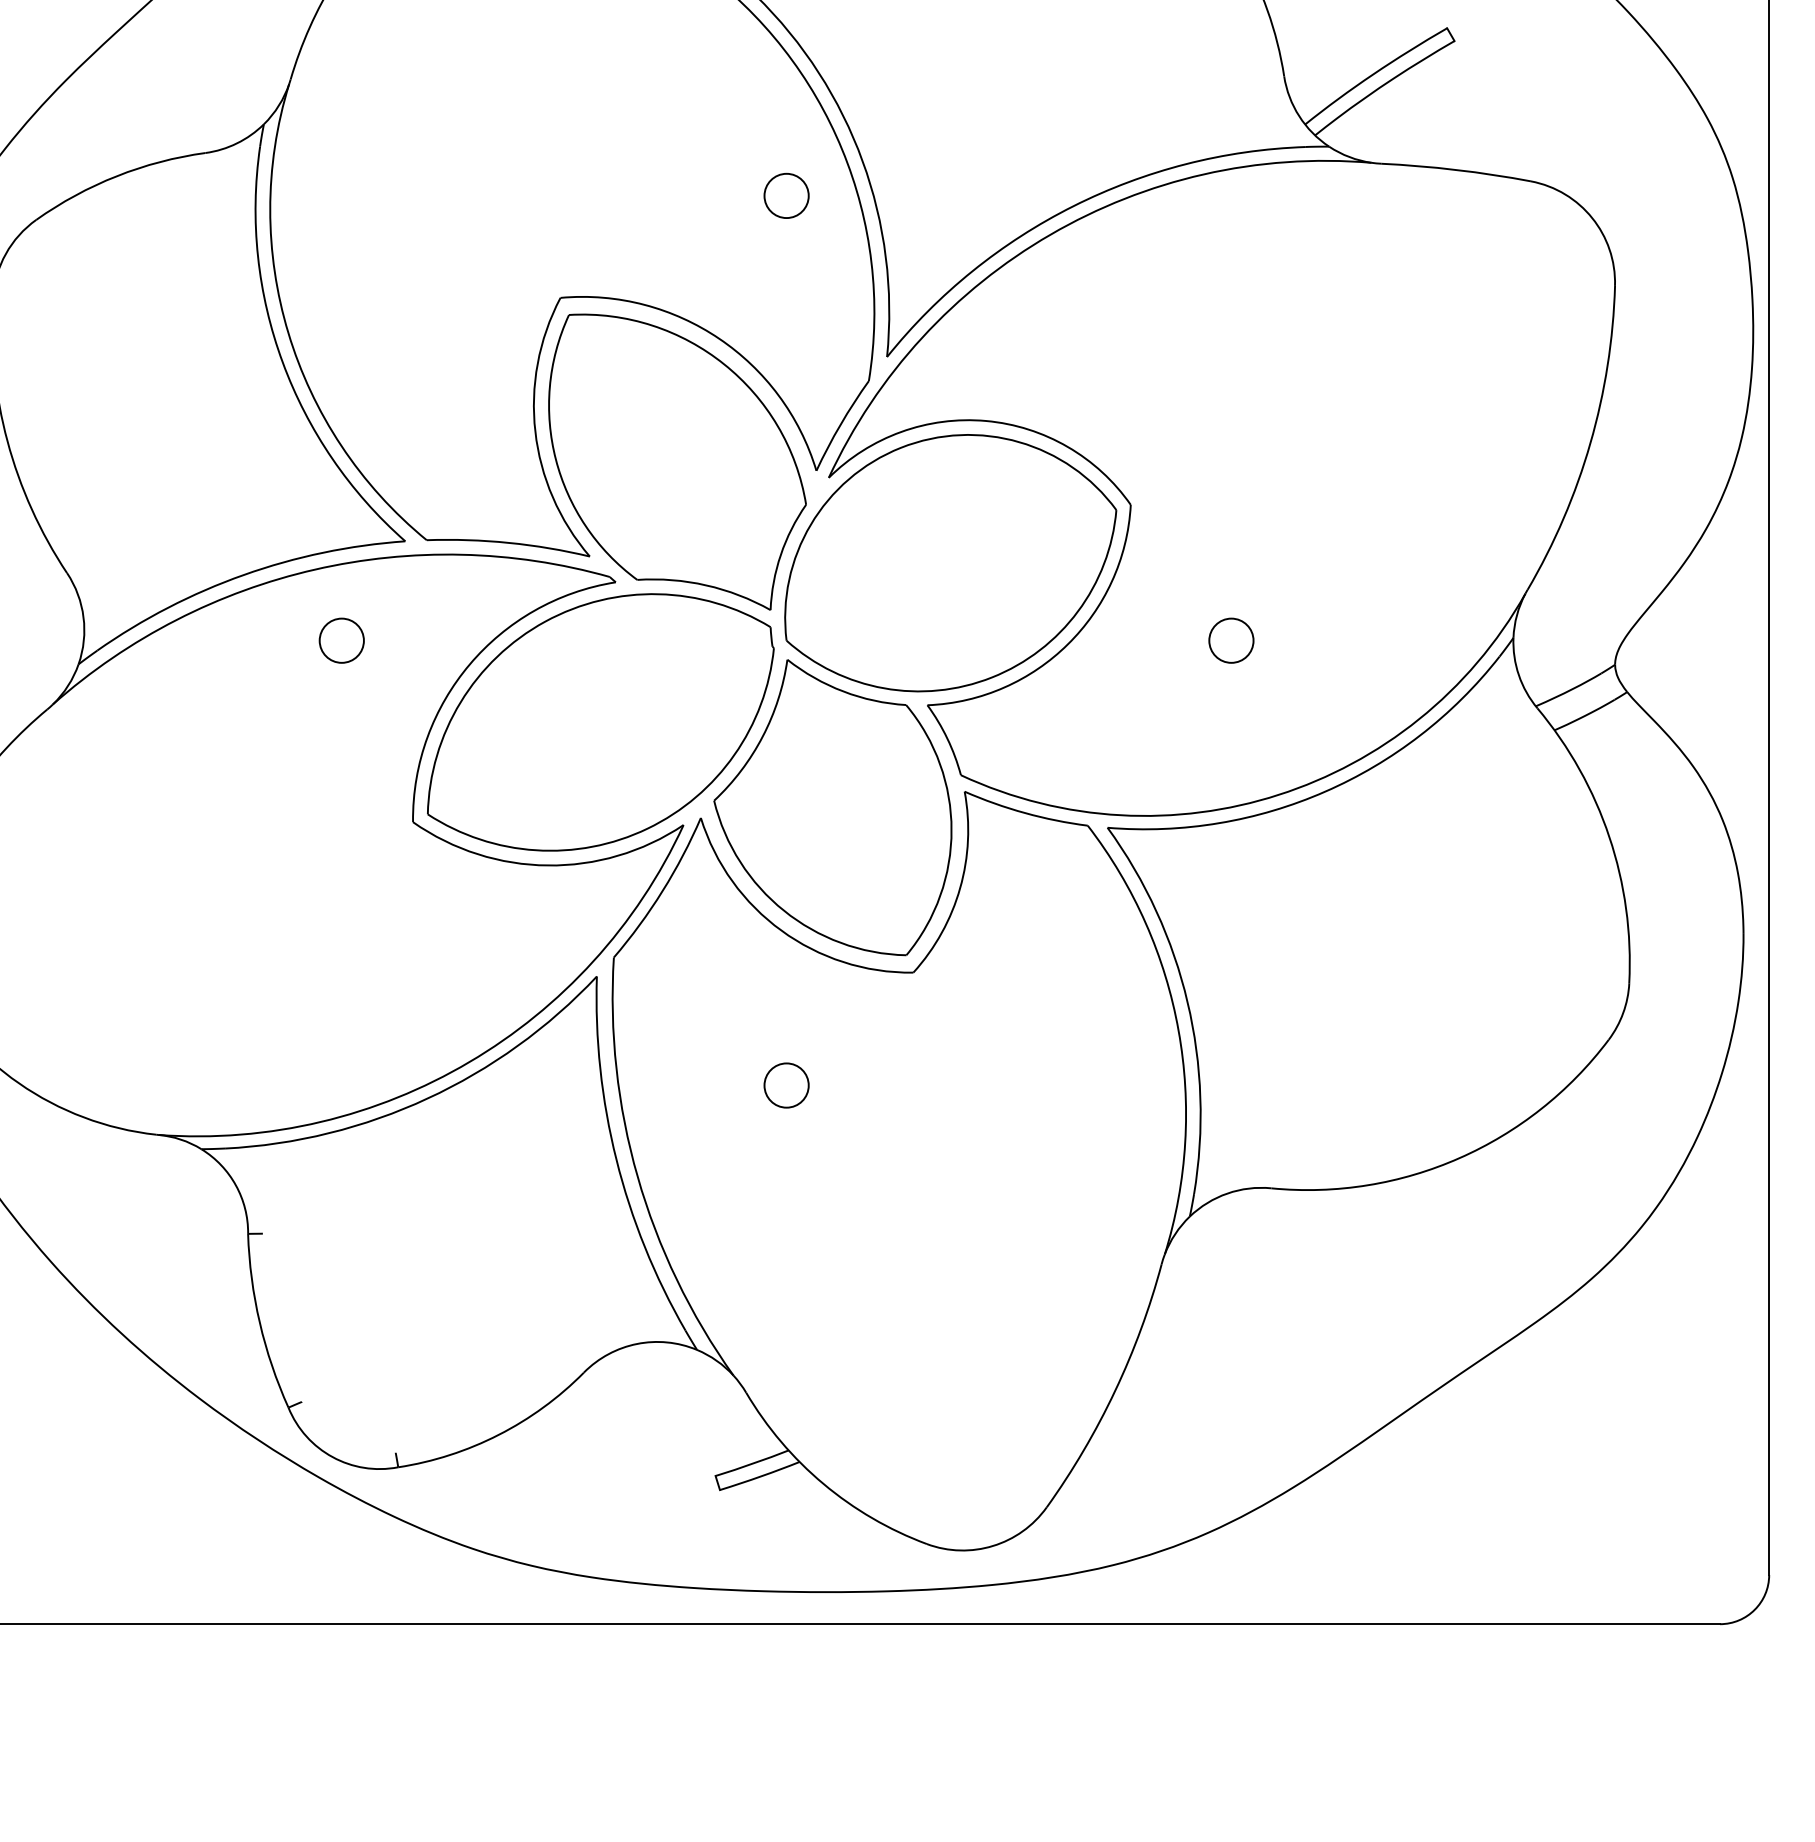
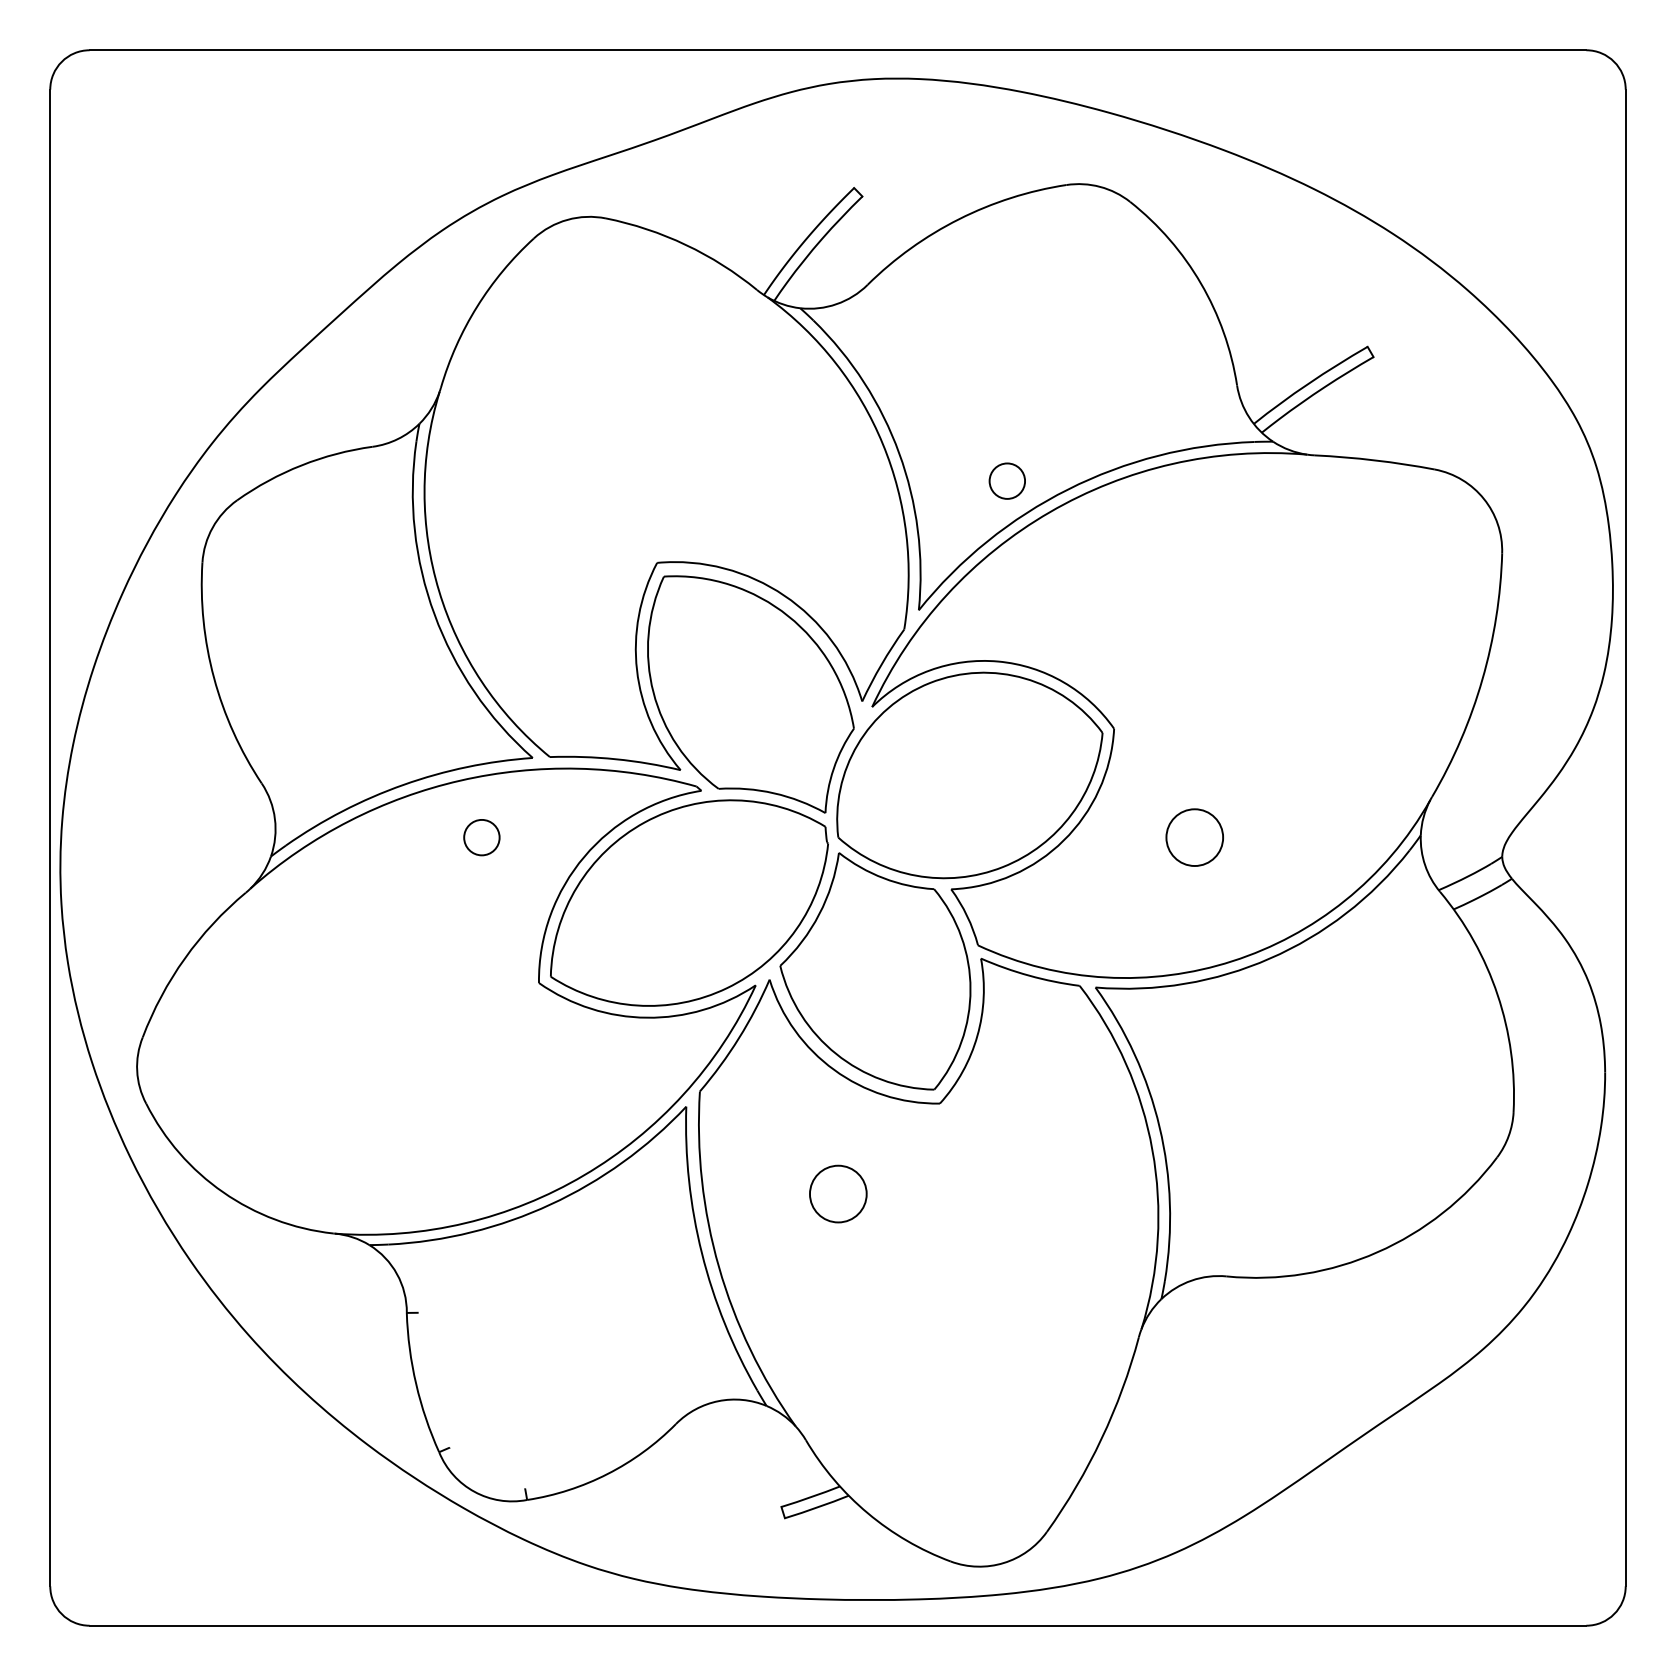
circle: (785, 195) -> (1006, 480), moved
circle: (1231, 640) -> (1194, 837), size x1.6
circle: (786, 1084) -> (838, 1193), size x1.6

